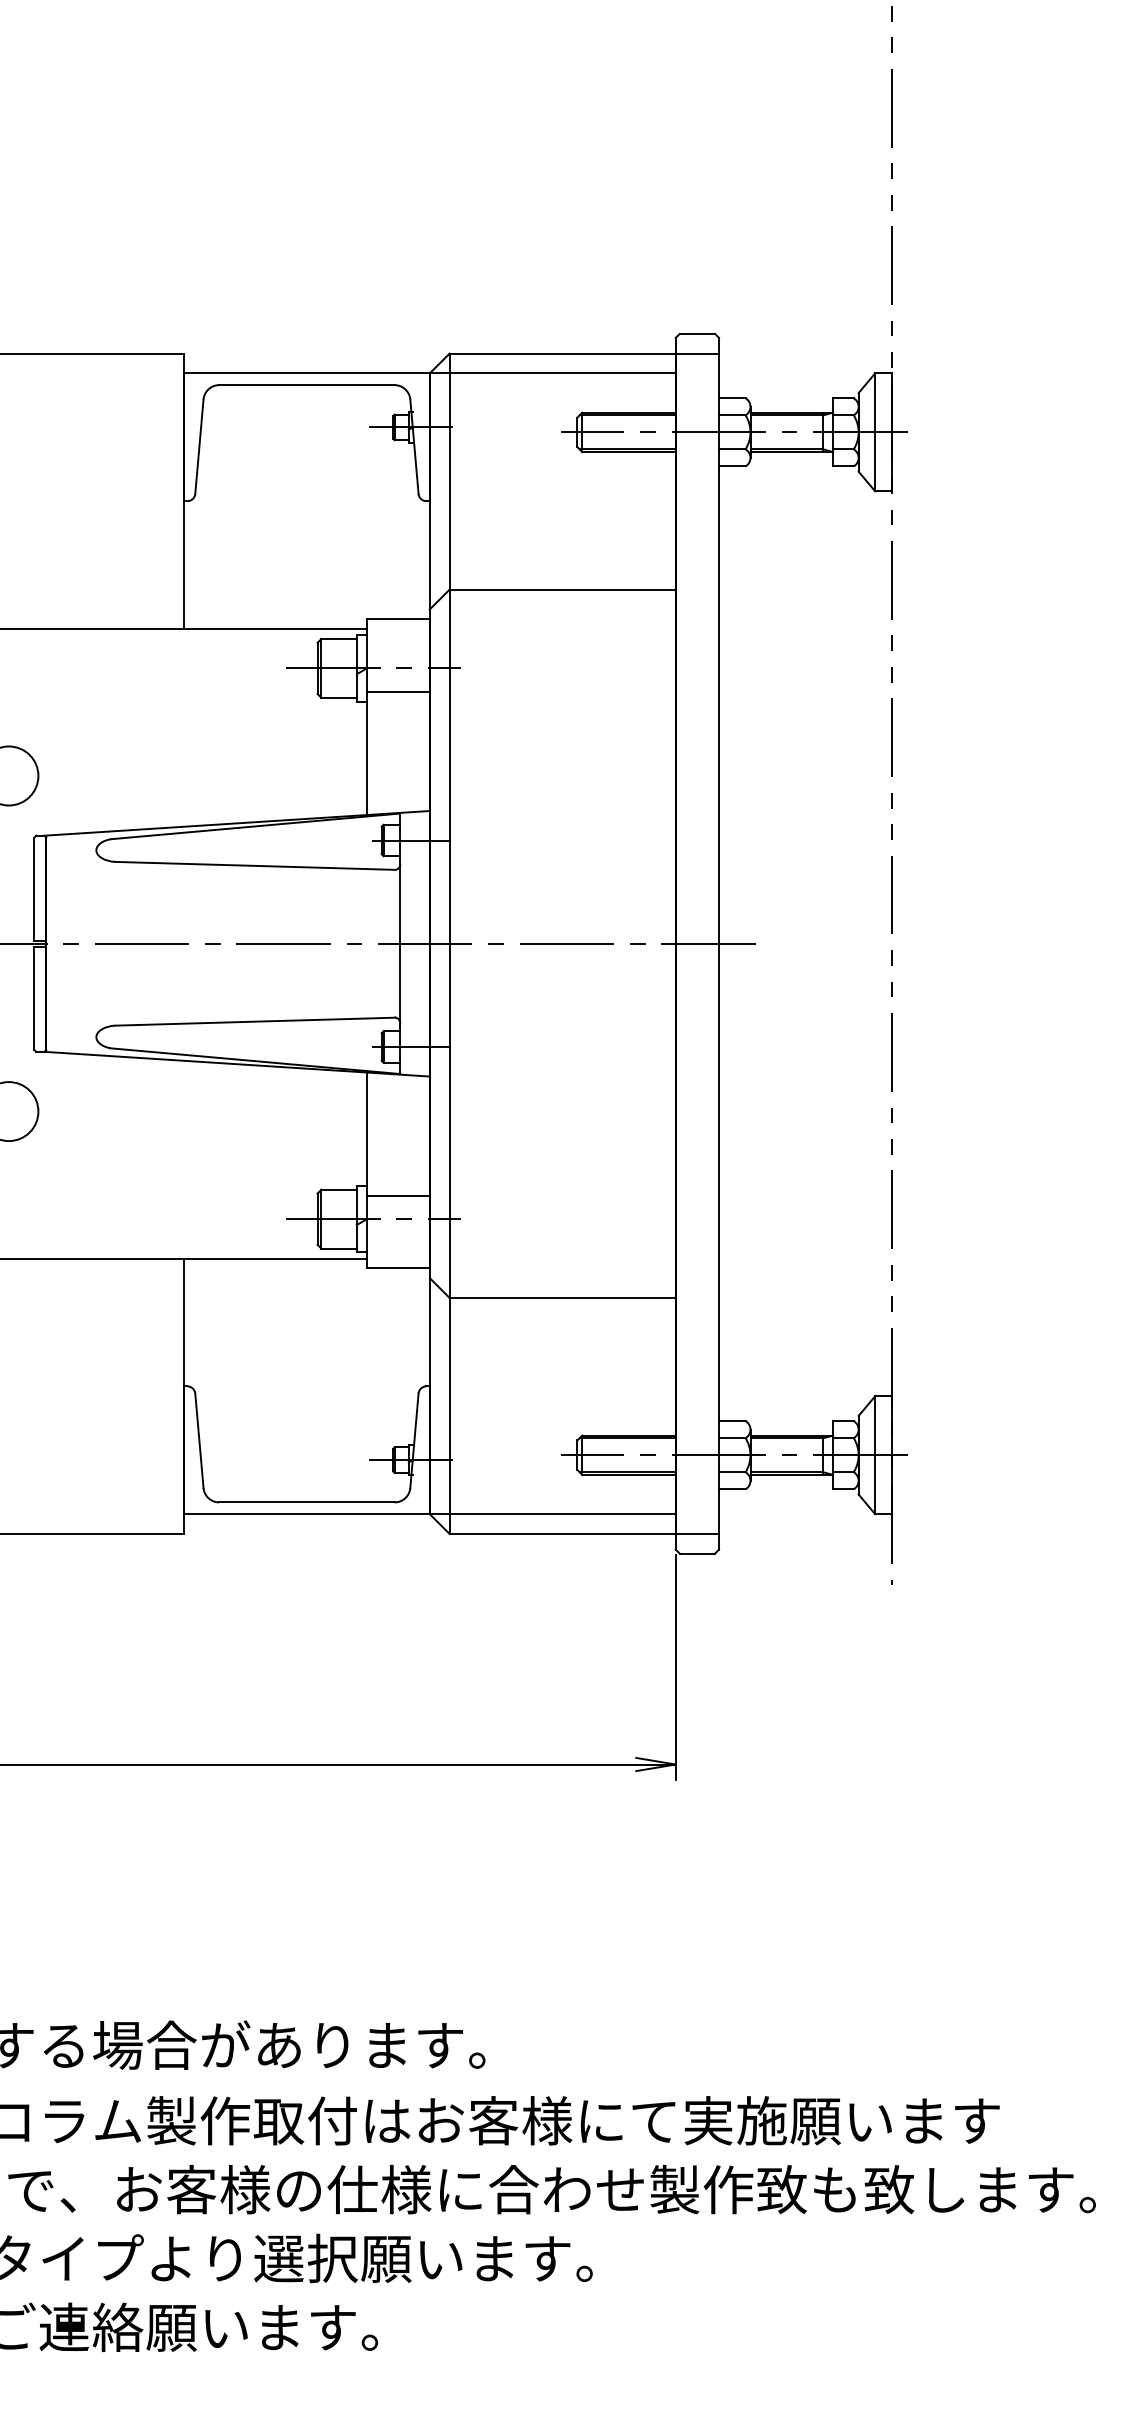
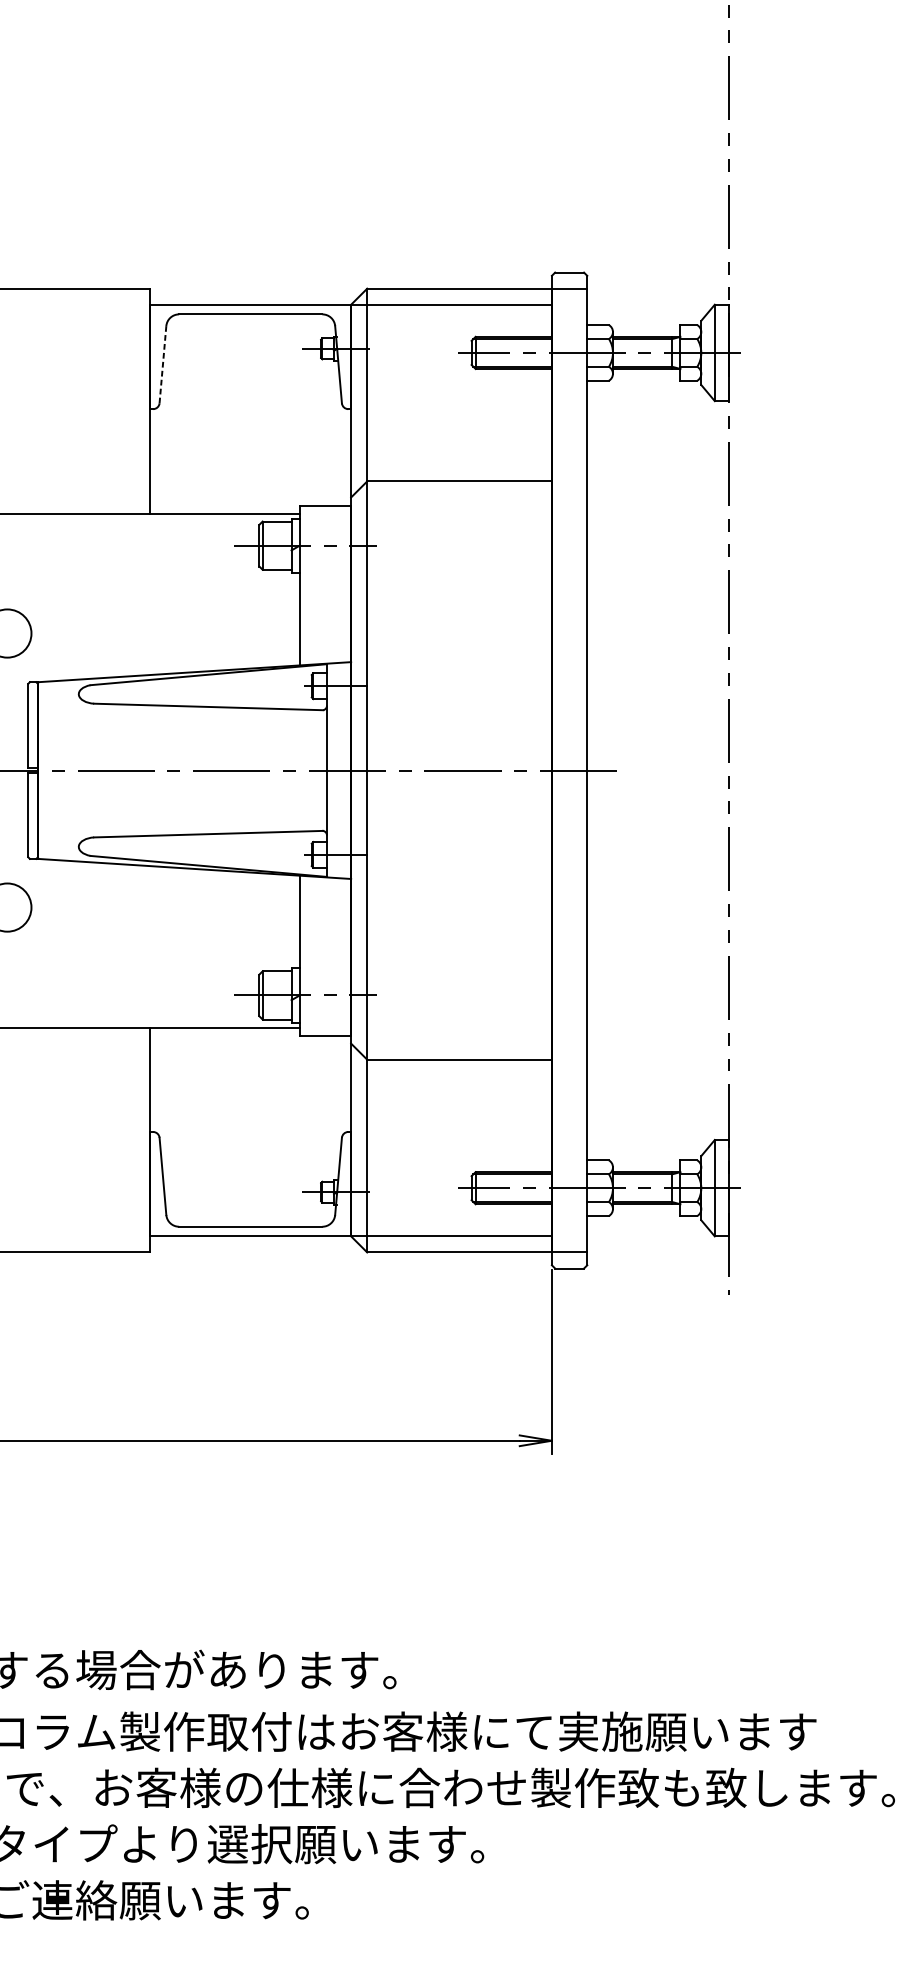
line: (199, 447) -> (163, 365), solid -> dashed
line: (397, 692) -> (324, 565), removed
line: (397, 1195) -> (324, 976), removed

